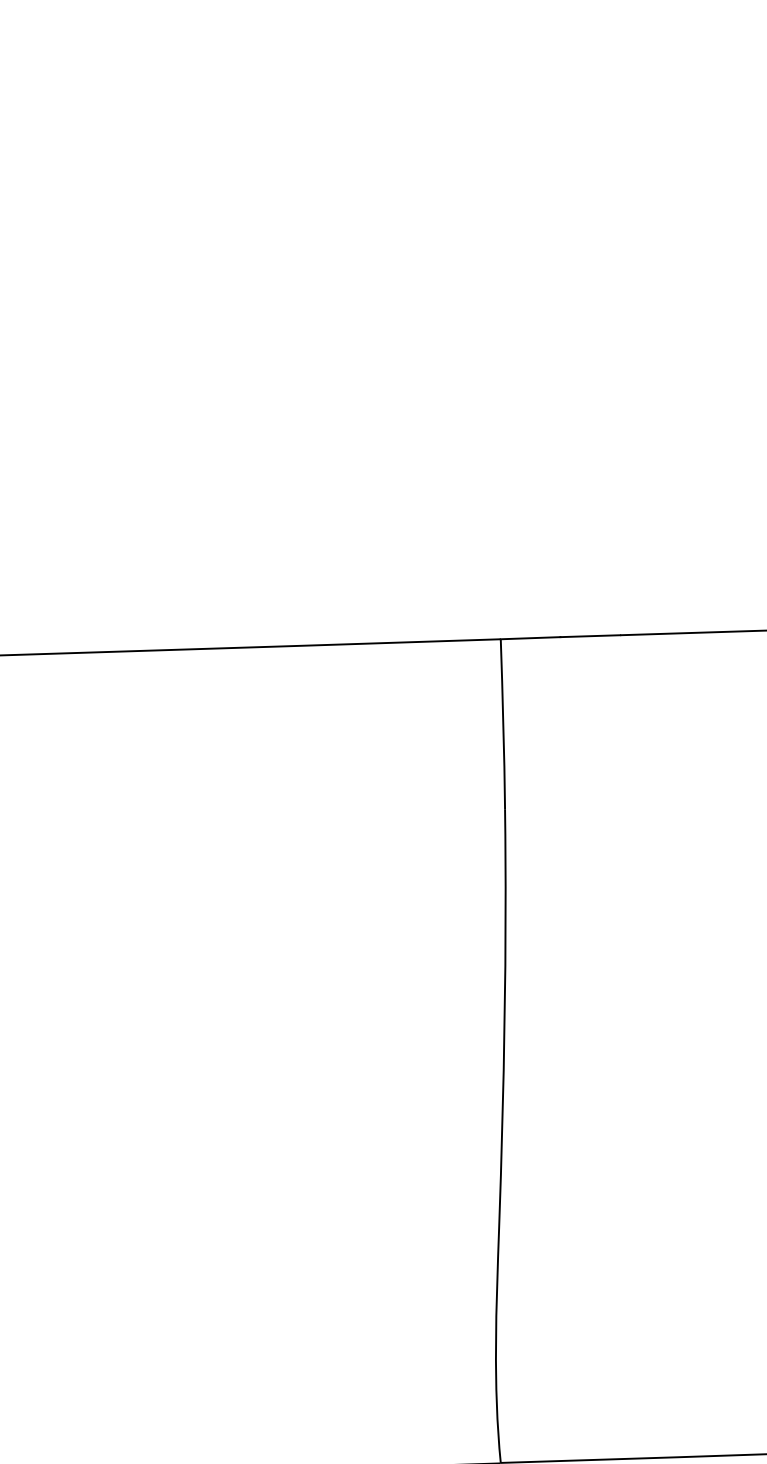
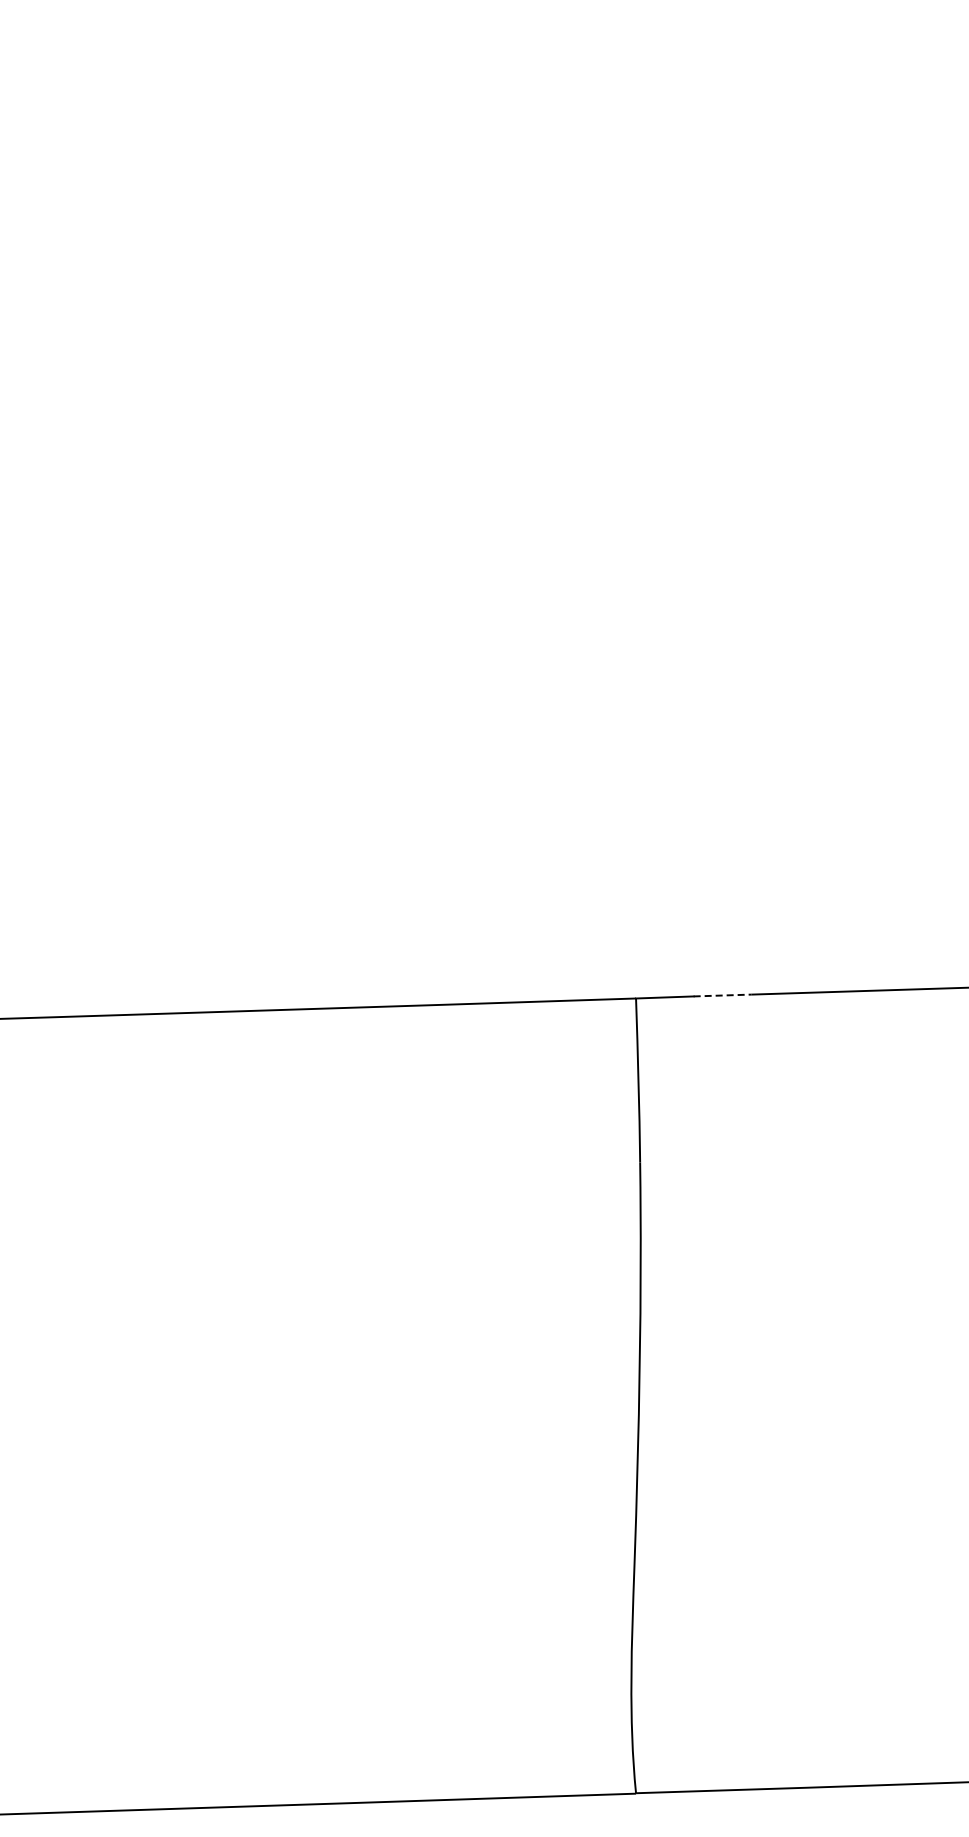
line: (590, 636) -> (722, 995), solid -> dashed

